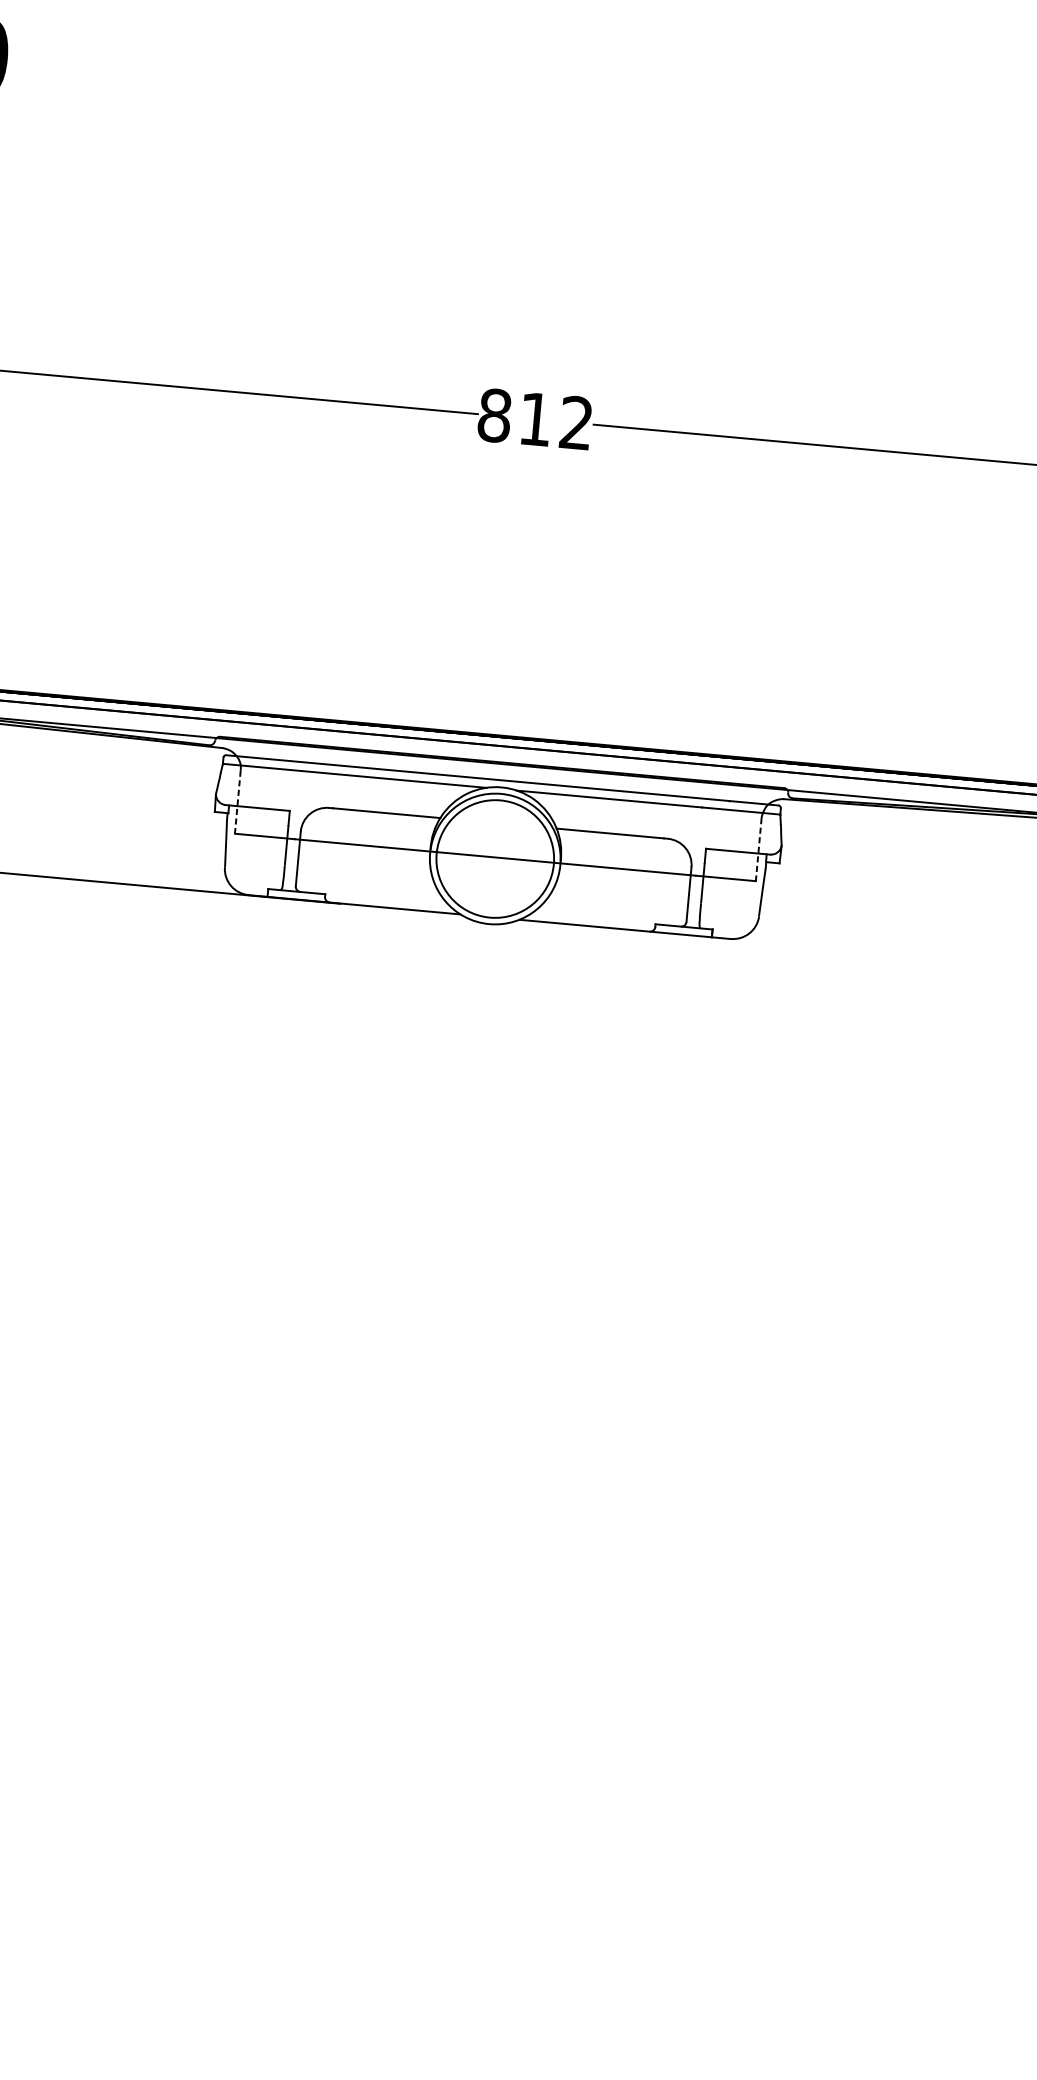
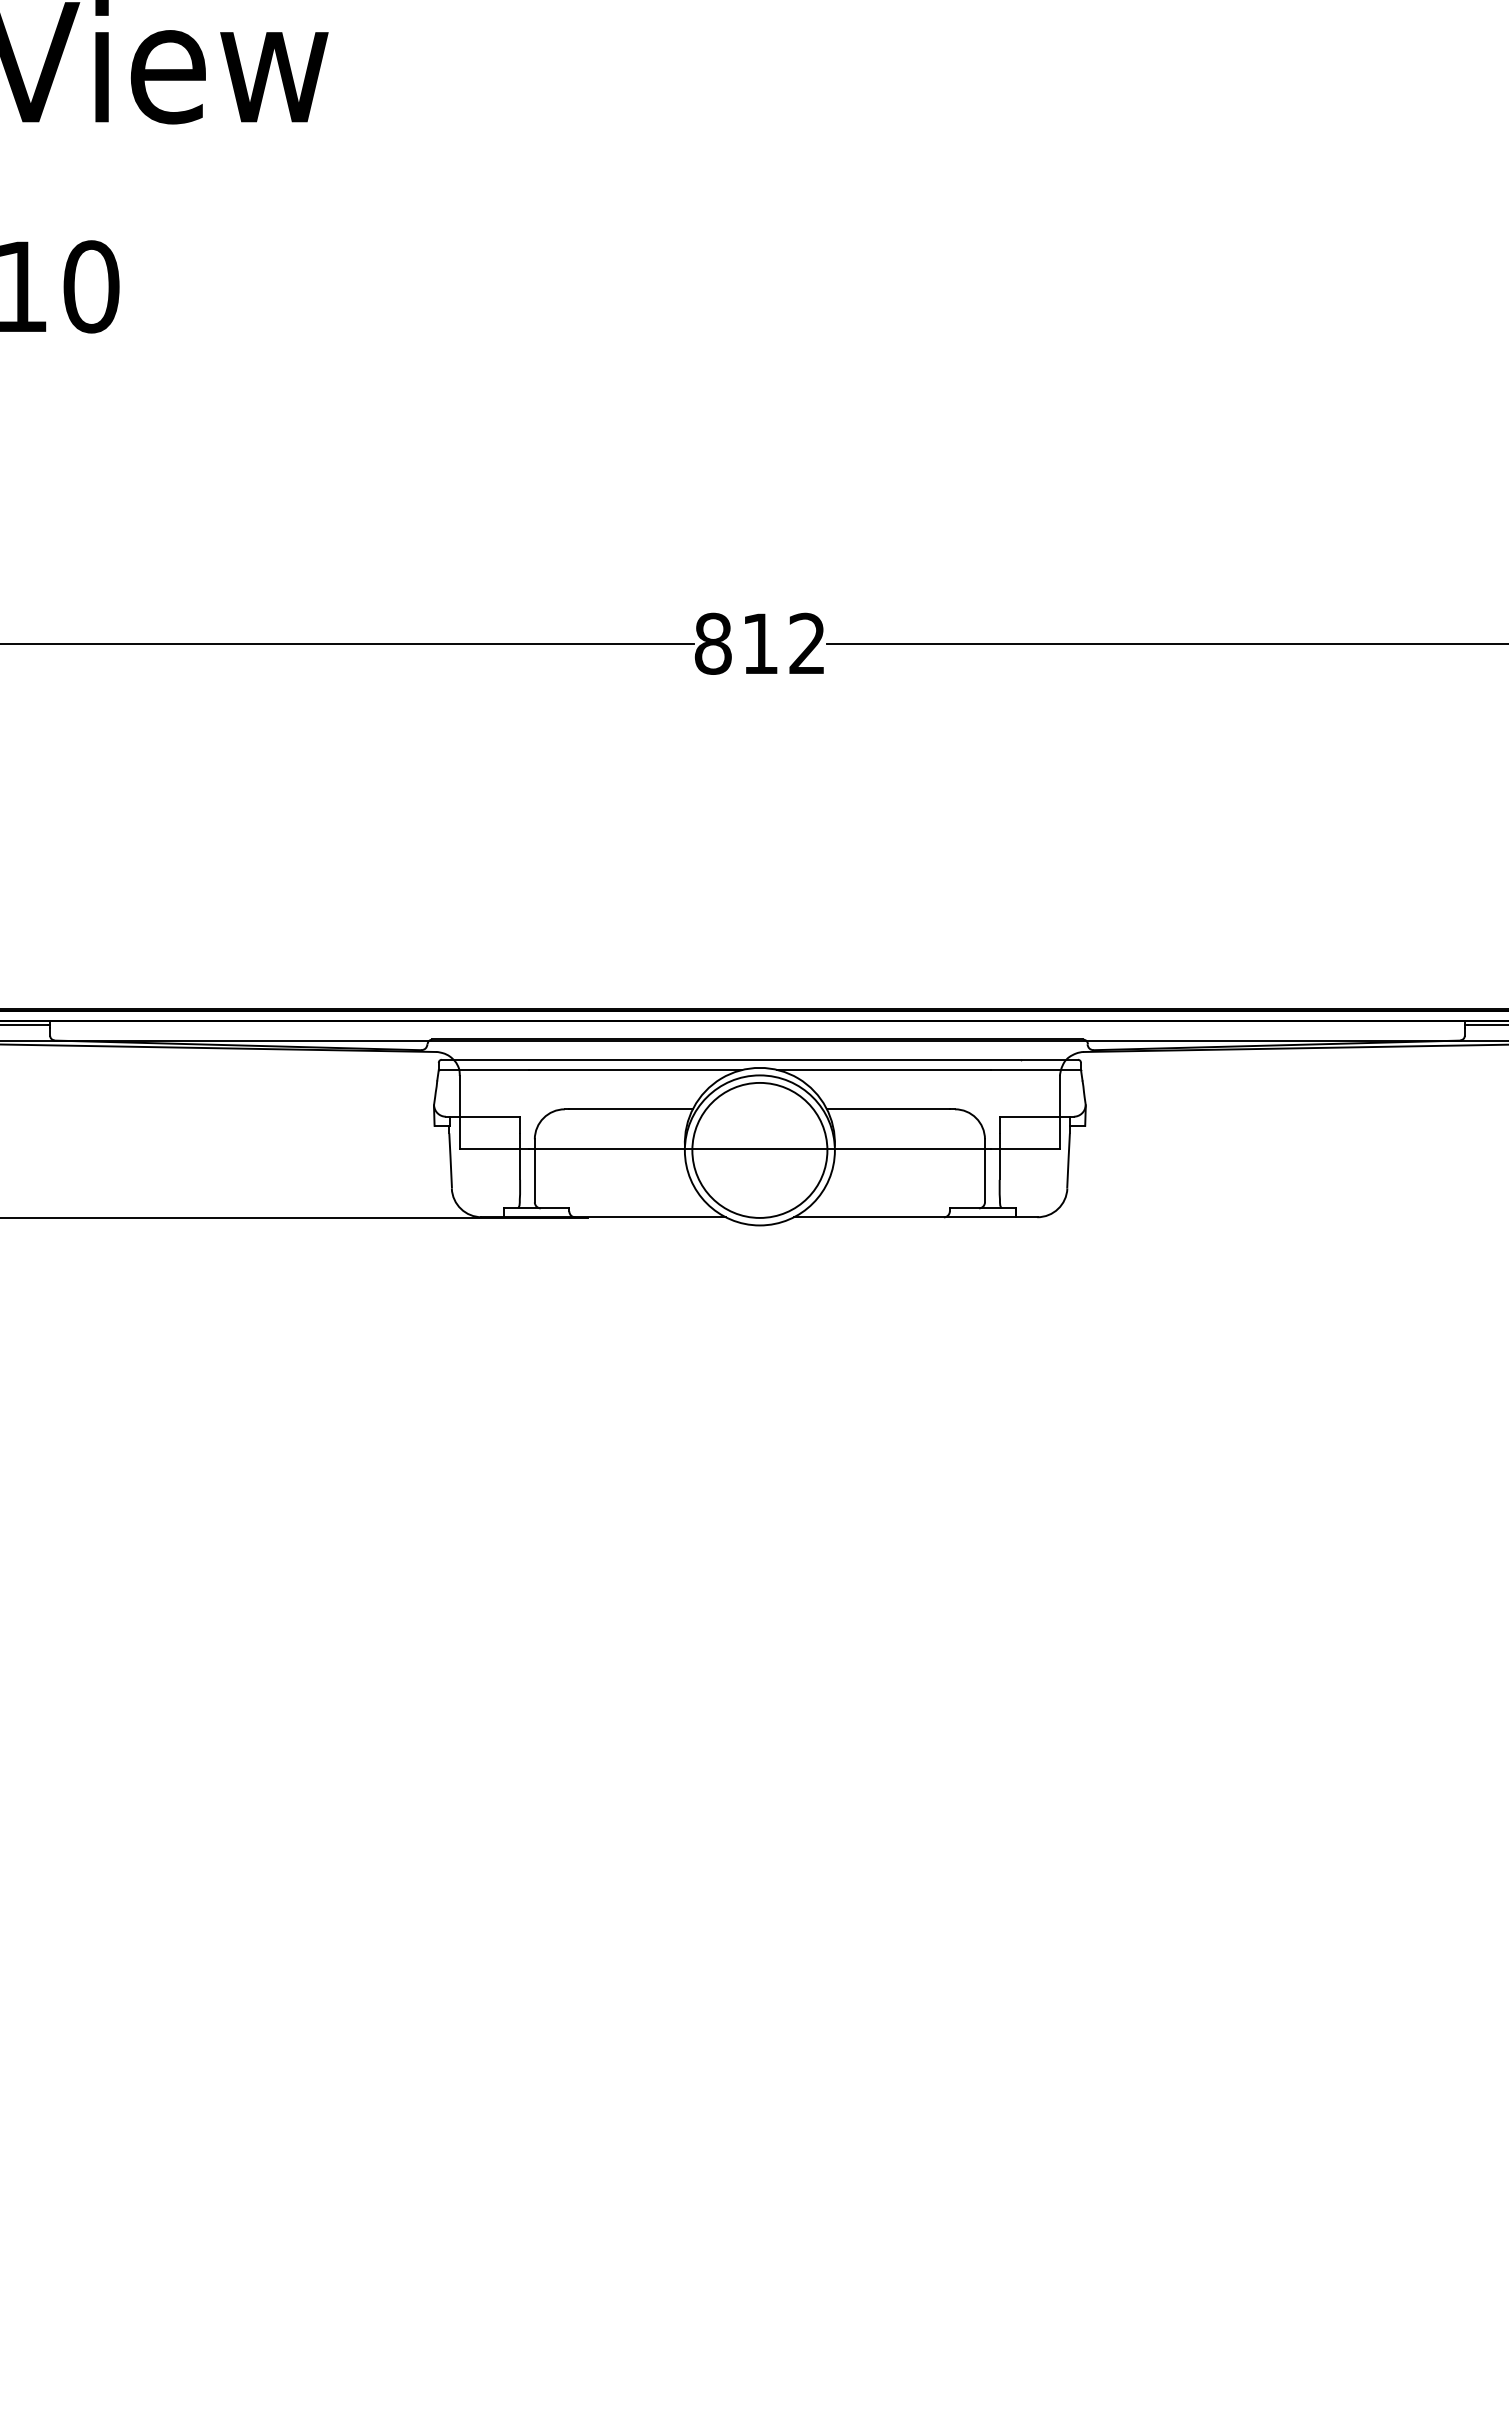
line: (237, 802) -> (459, 1112), dashed -> solid
line: (759, 849) -> (1060, 1112), dashed -> solid

